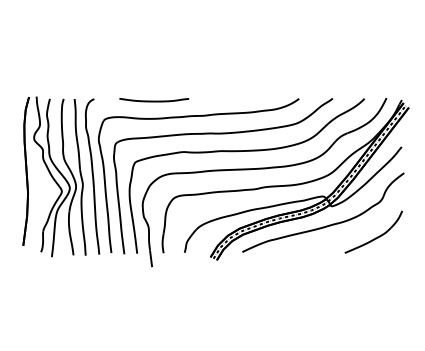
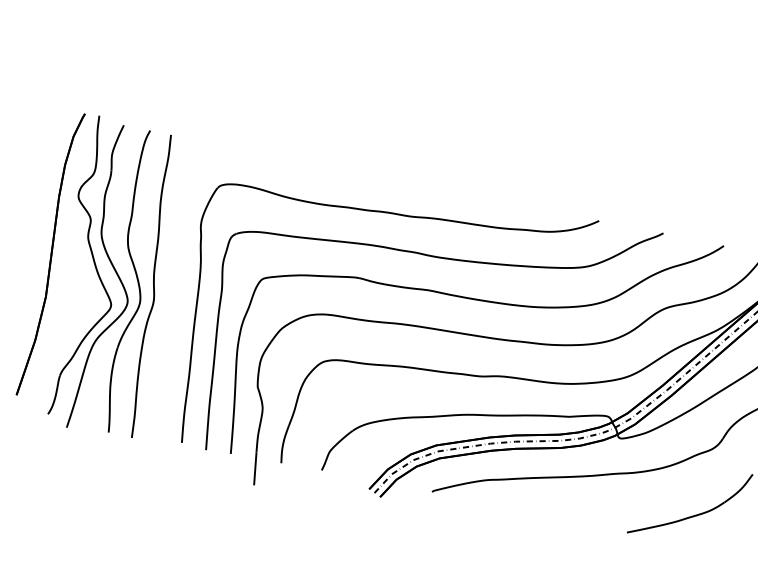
curve: (154, 100) -> (322, 168), removed
part: (92, 176) -> (175, 289), removed

